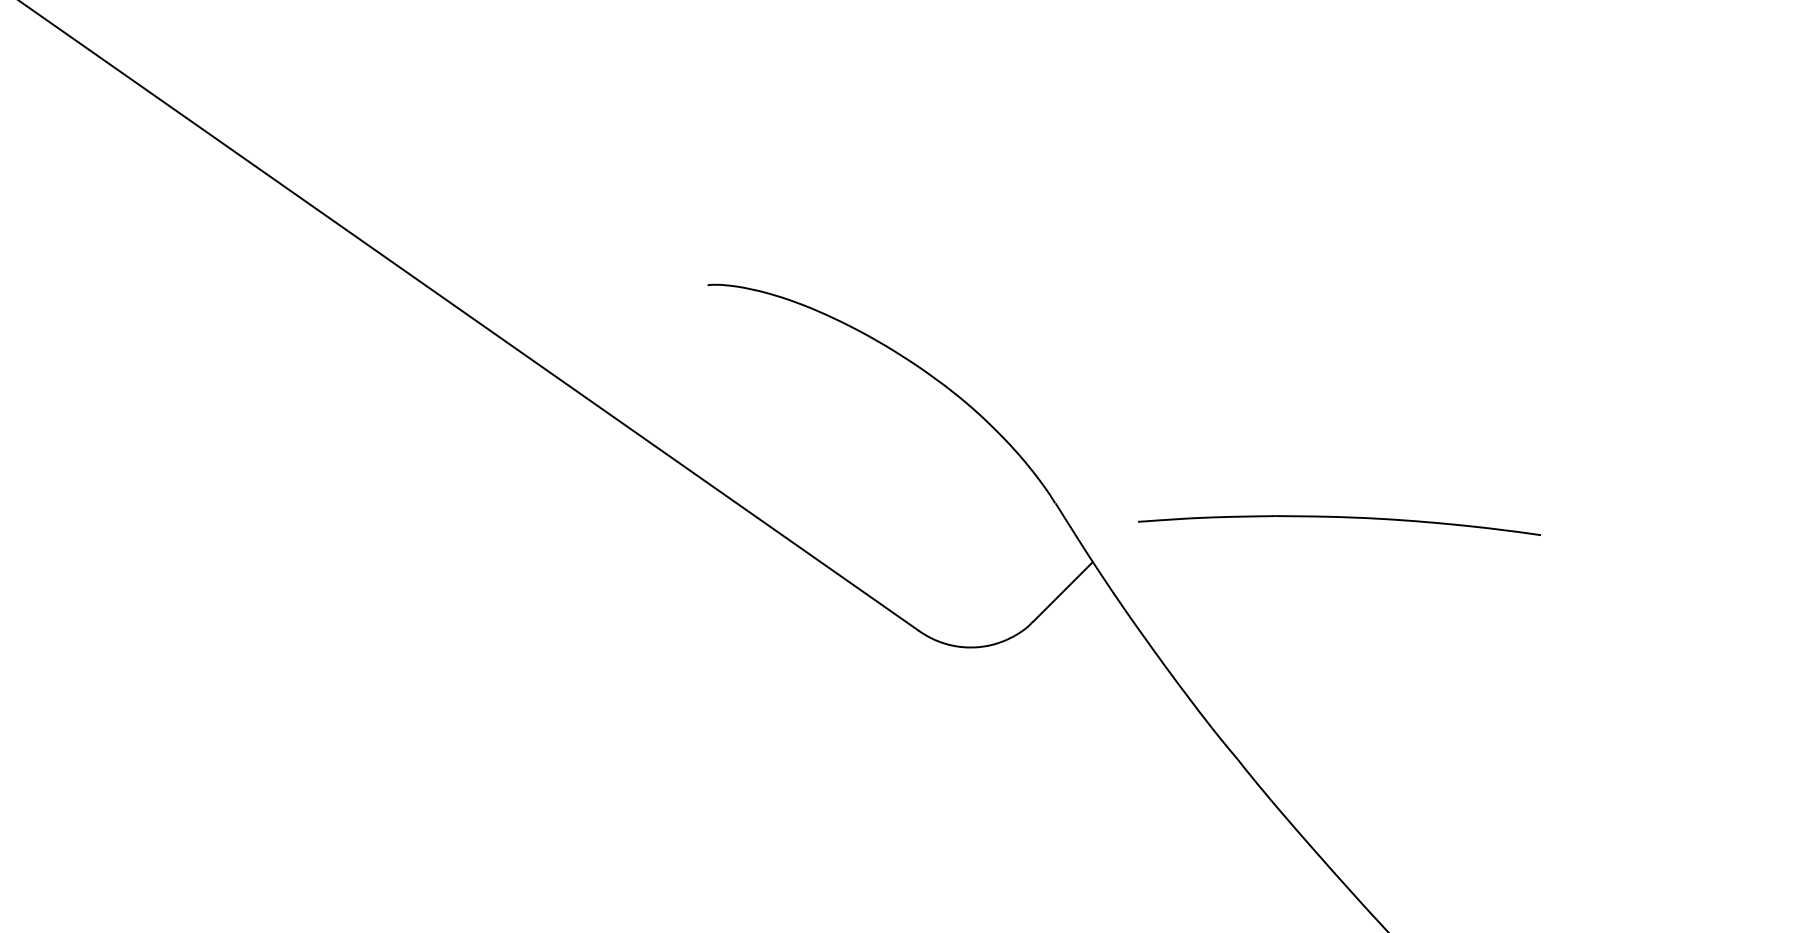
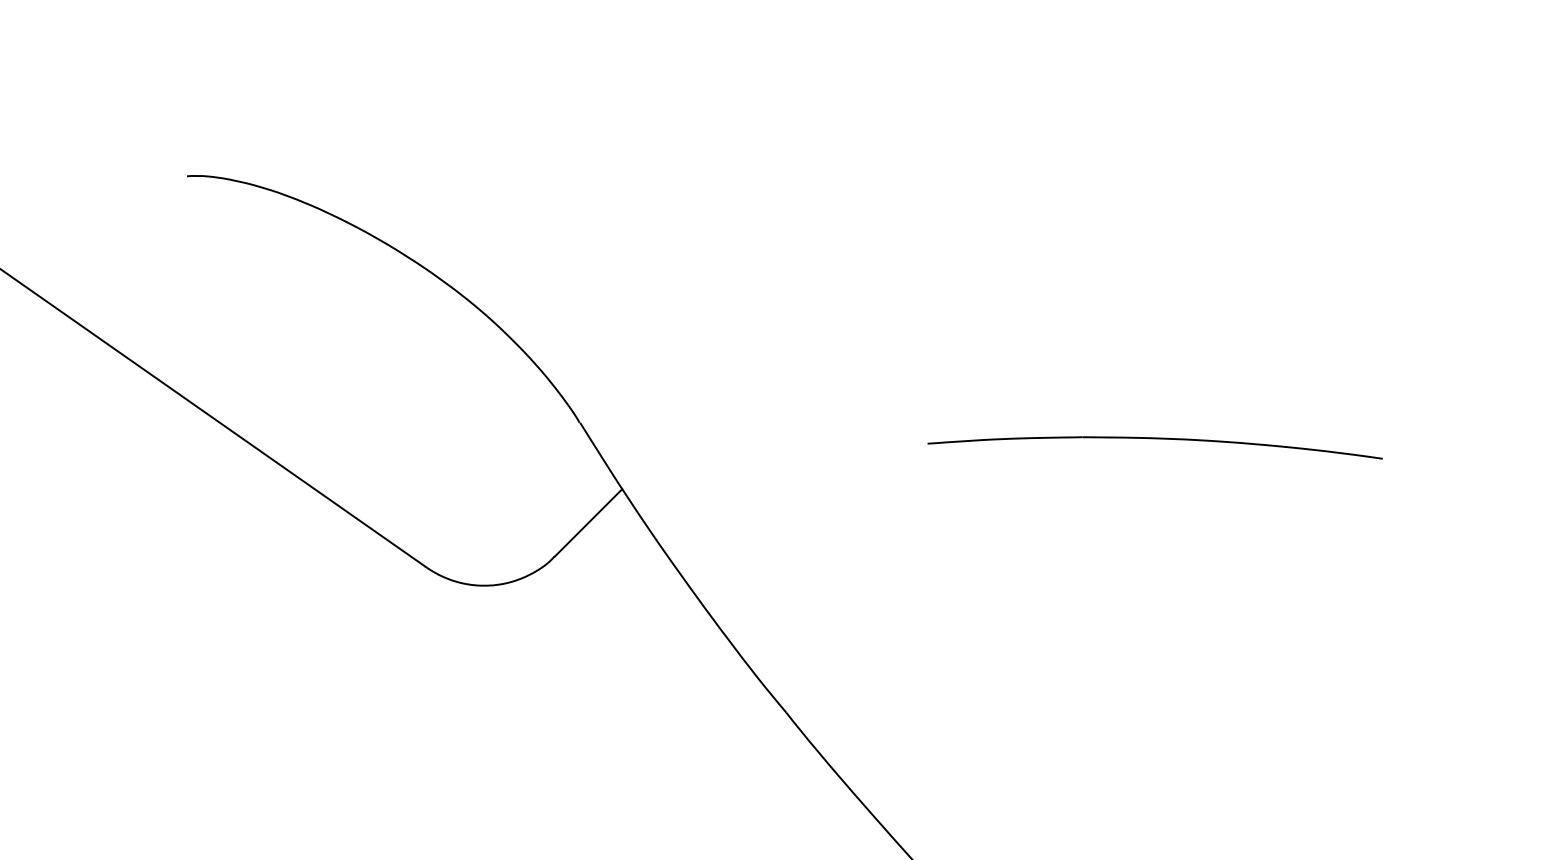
part: (1342, 518) -> (1158, 439), moved

